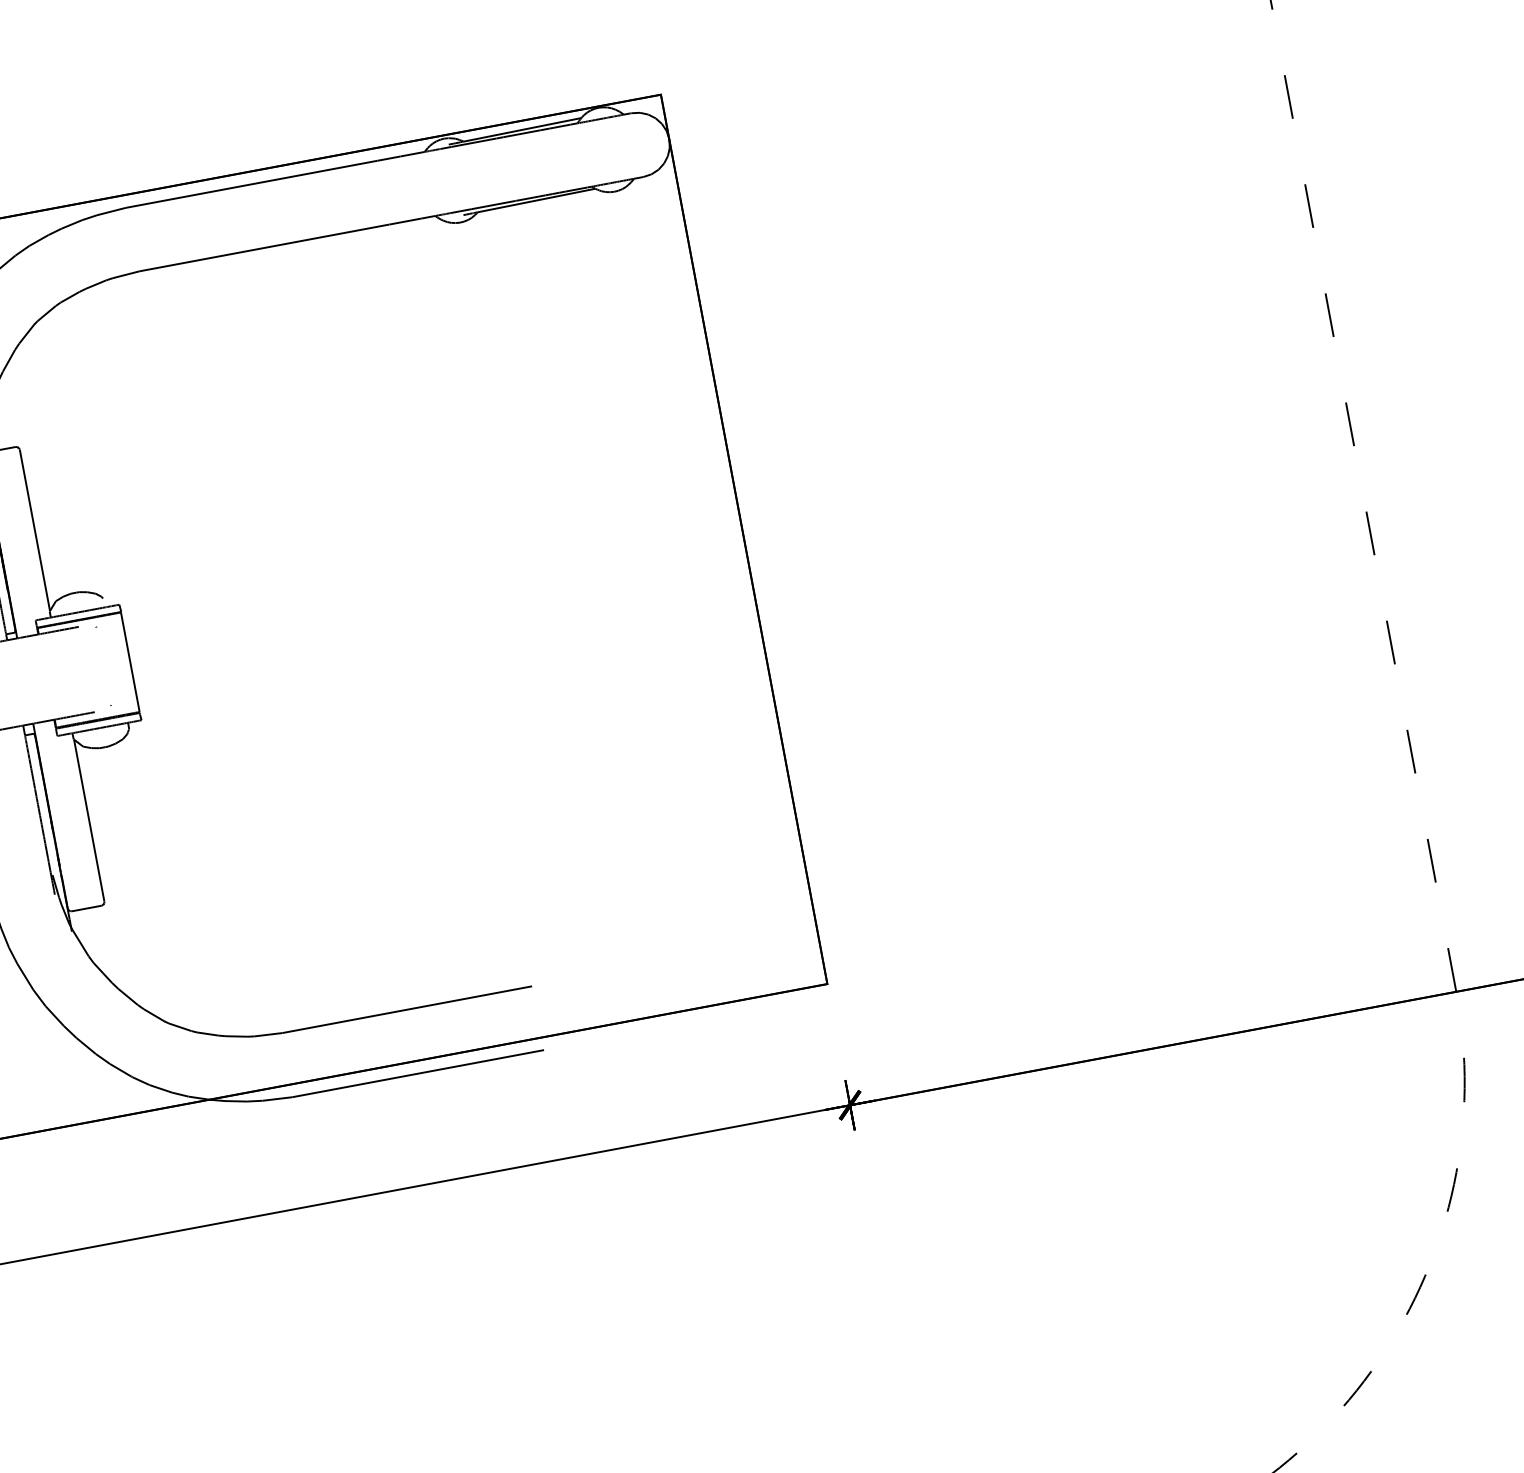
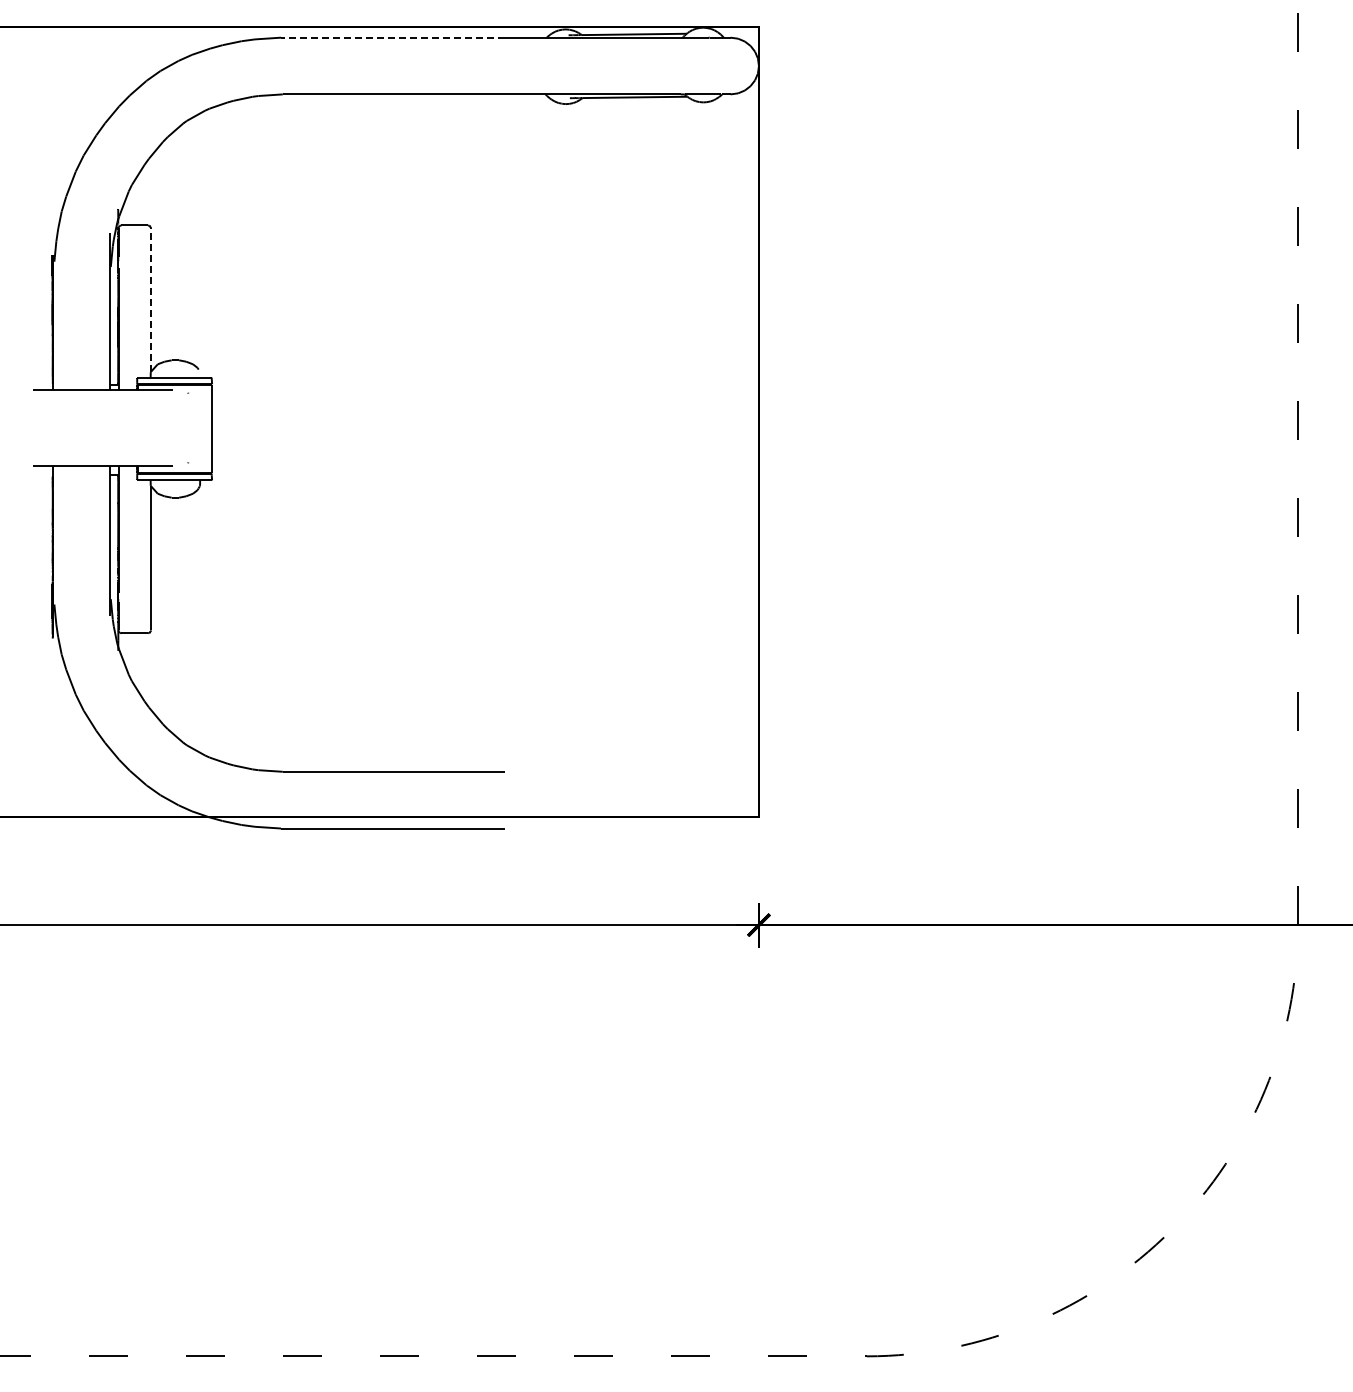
line: (251, 184) -> (392, 37), solid -> dashed
line: (35, 530) -> (151, 300), solid -> dashed

